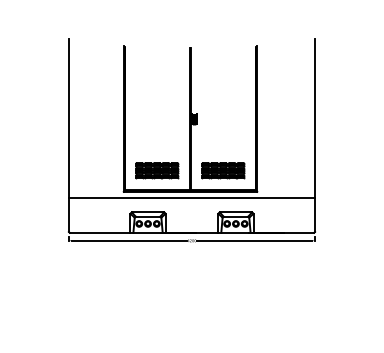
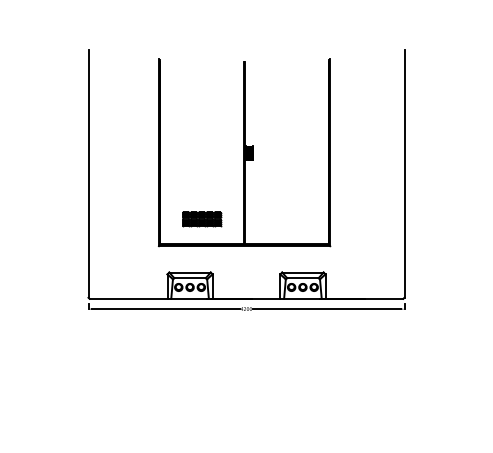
part: (157, 170) -> (202, 218), size x0.7
part: (223, 170) -> (286, 218), removed
line: (191, 197) -> (245, 253), removed

